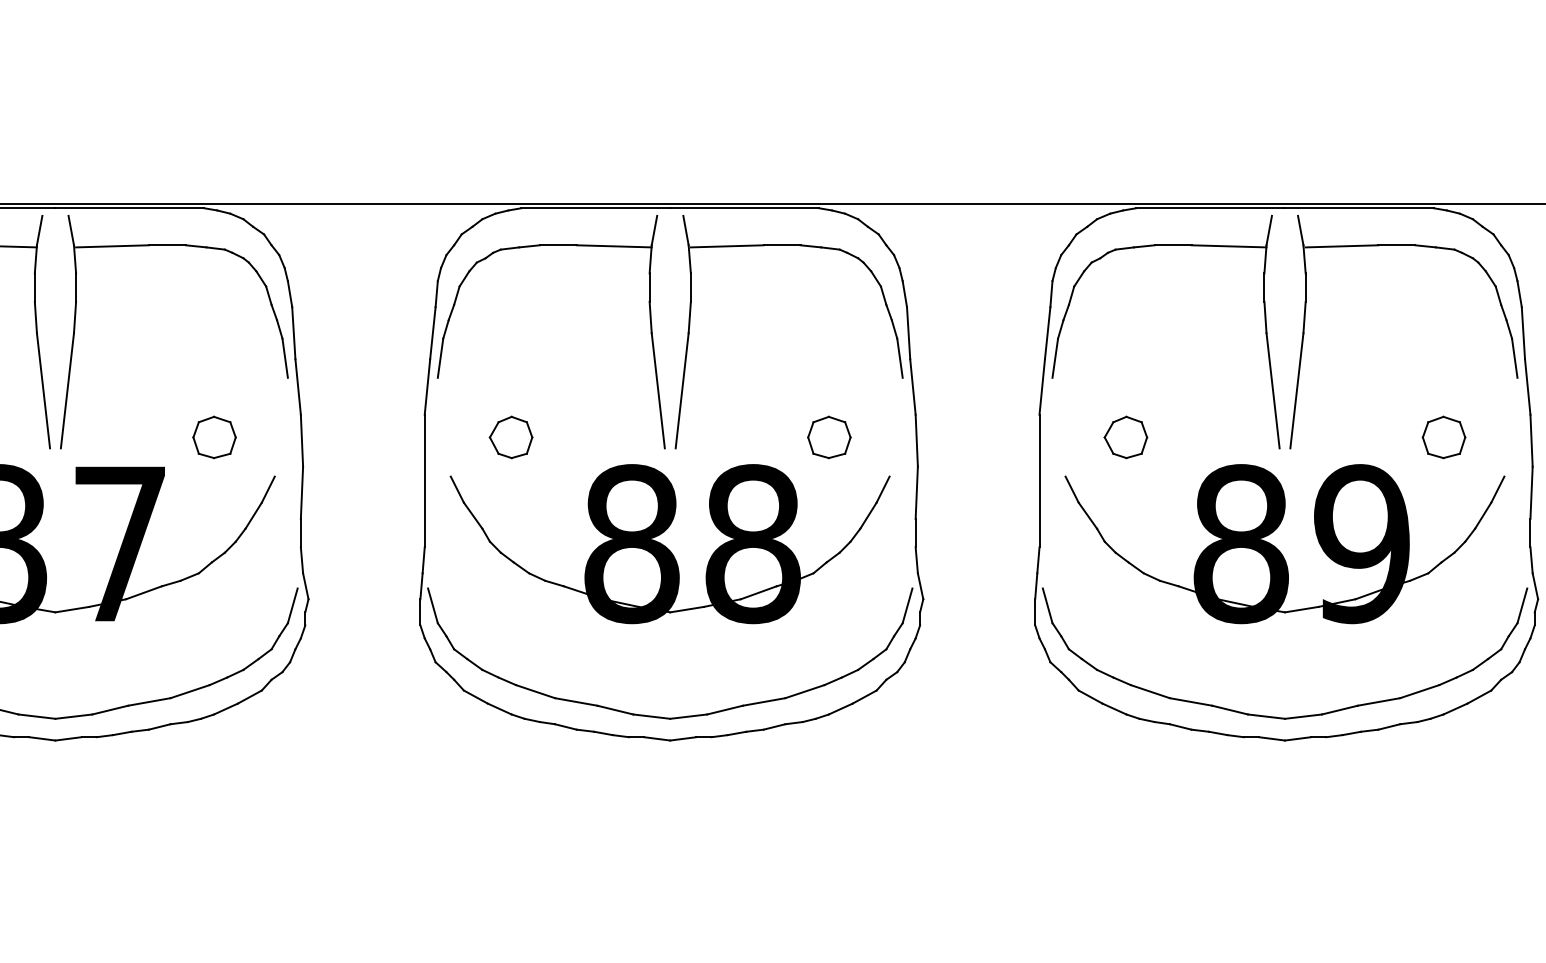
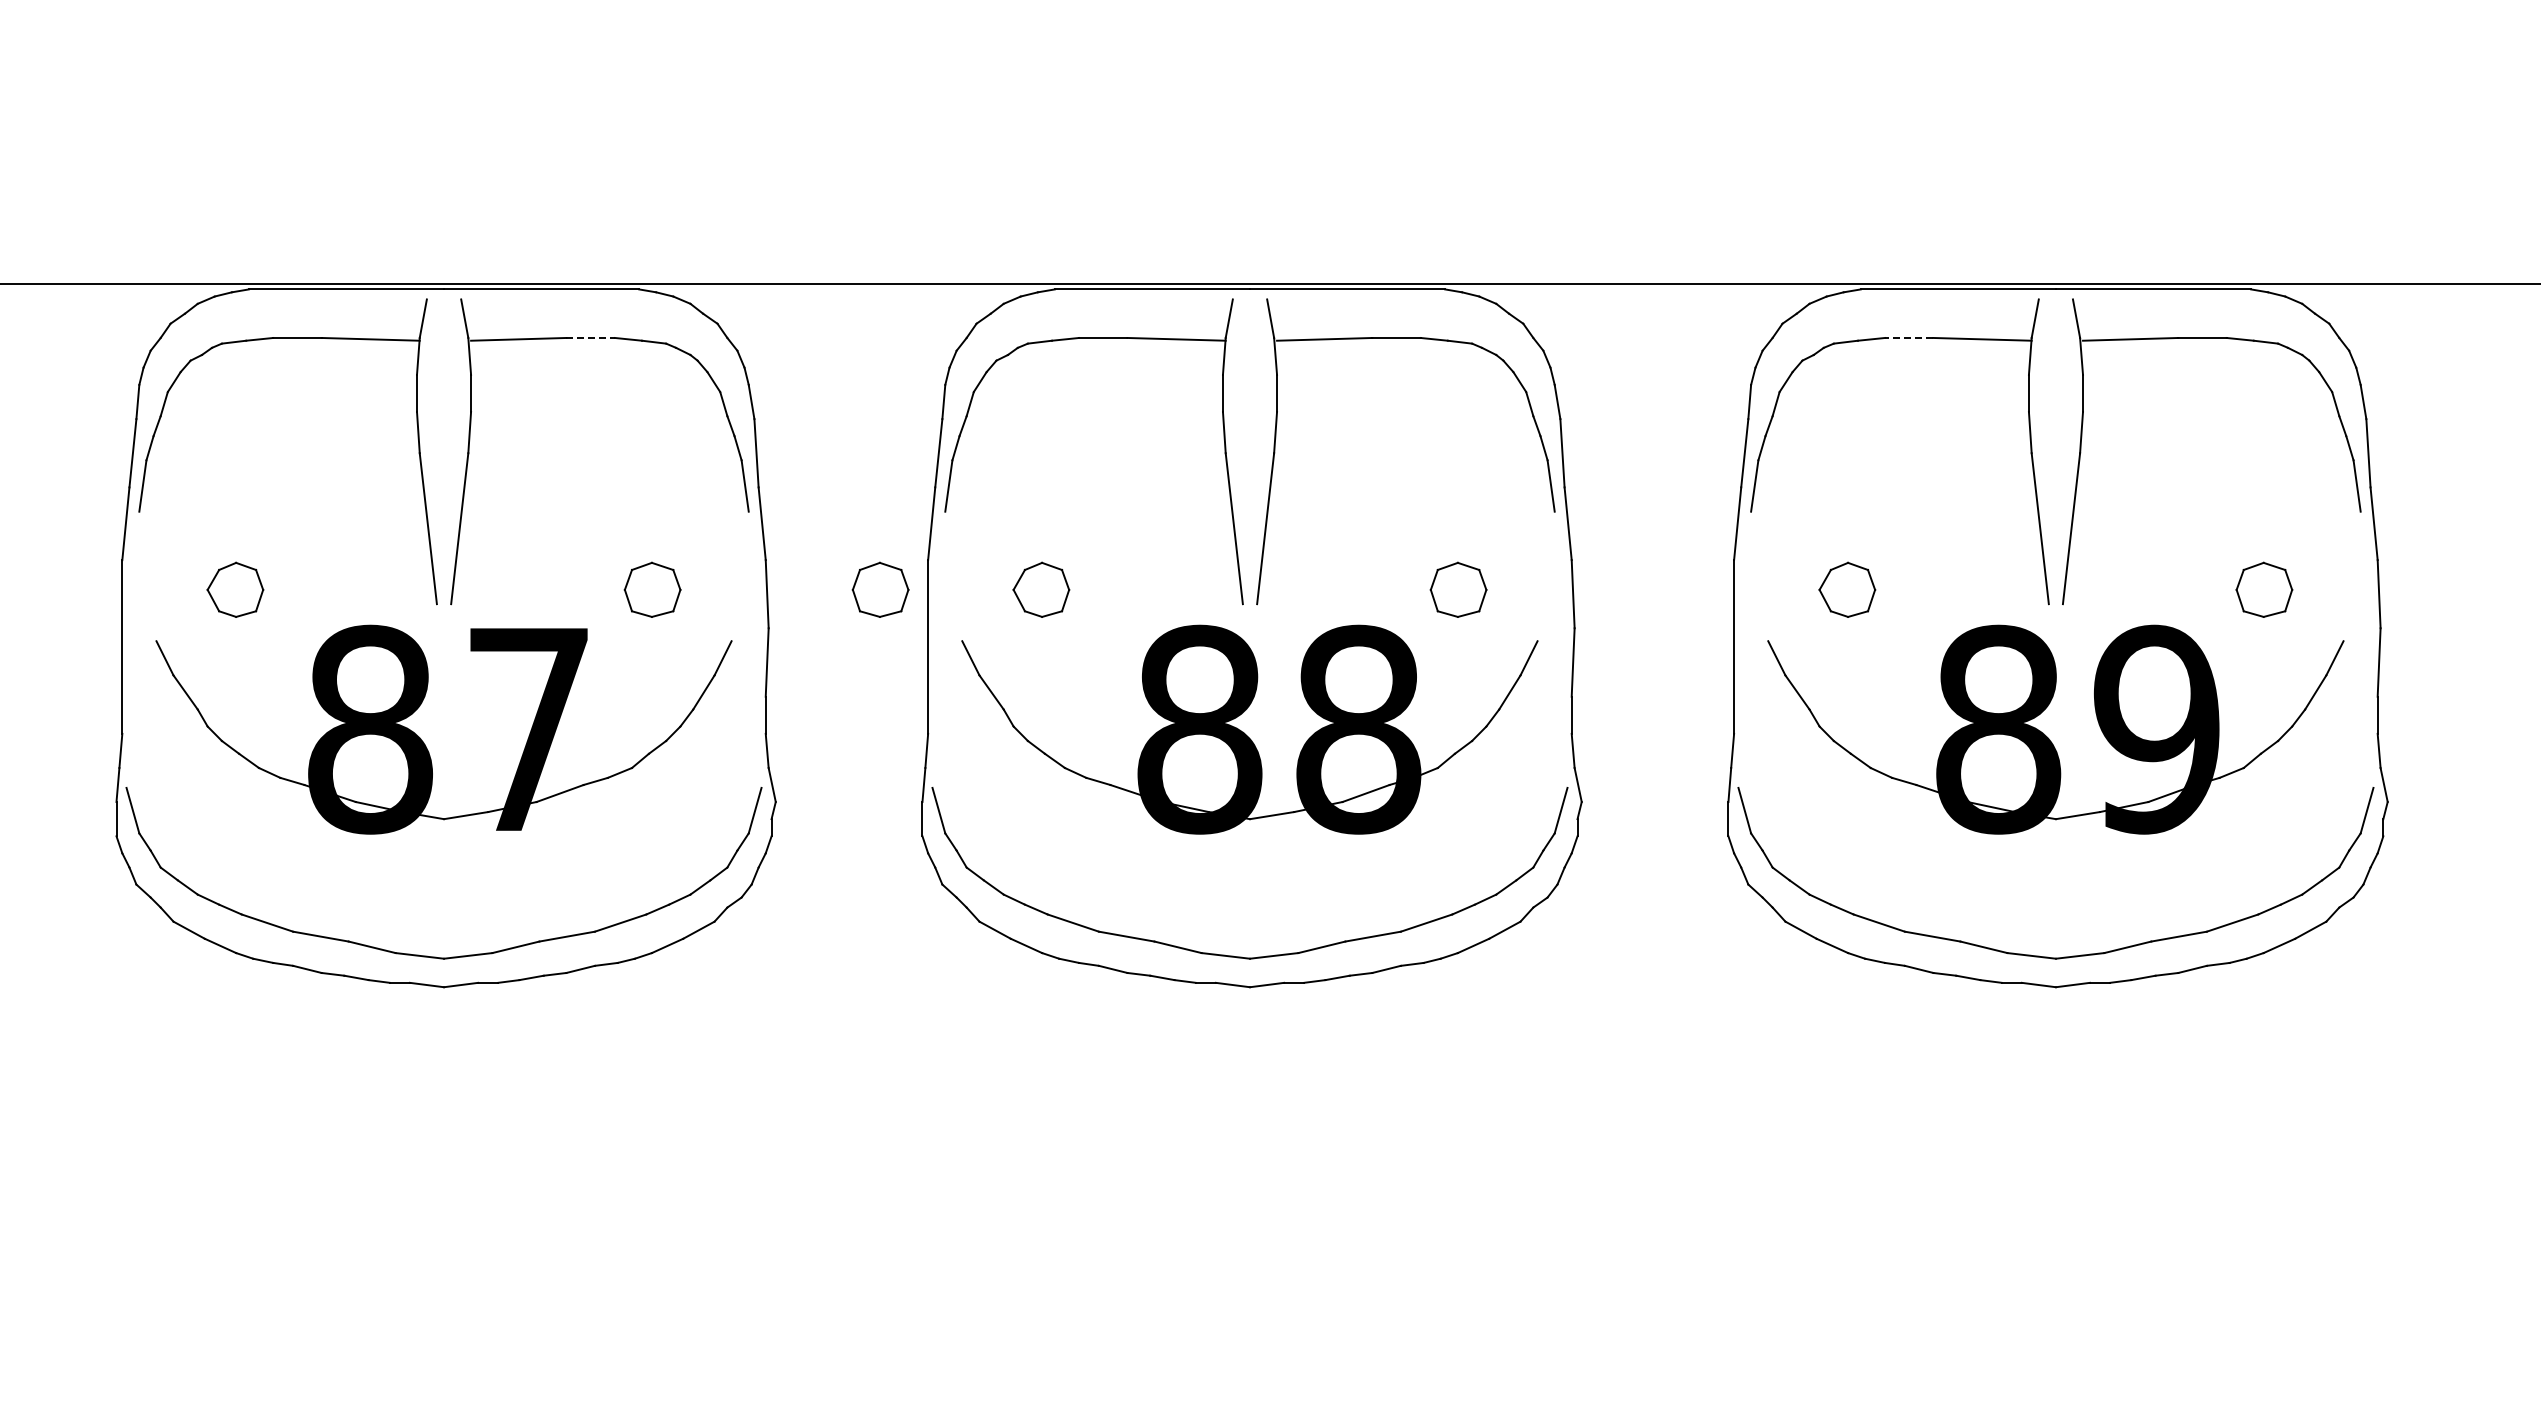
line: (167, 244) -> (591, 337), solid -> dashed
line: (1172, 244) -> (1908, 337), solid -> dashed
part: (388, 437) -> (880, 589), added

